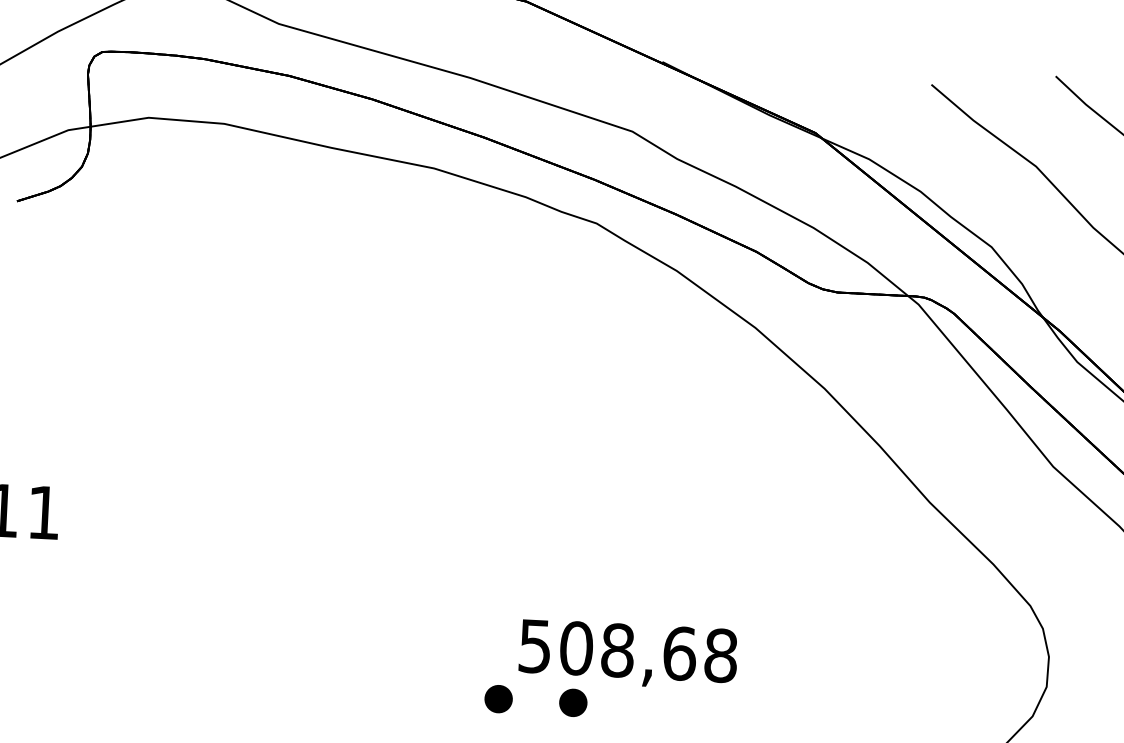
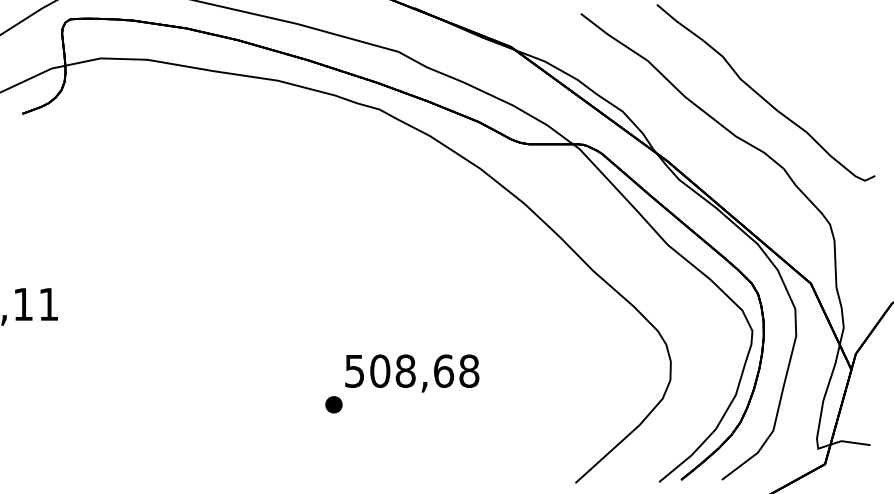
part: (572, 702) -> (379, 404), removed

